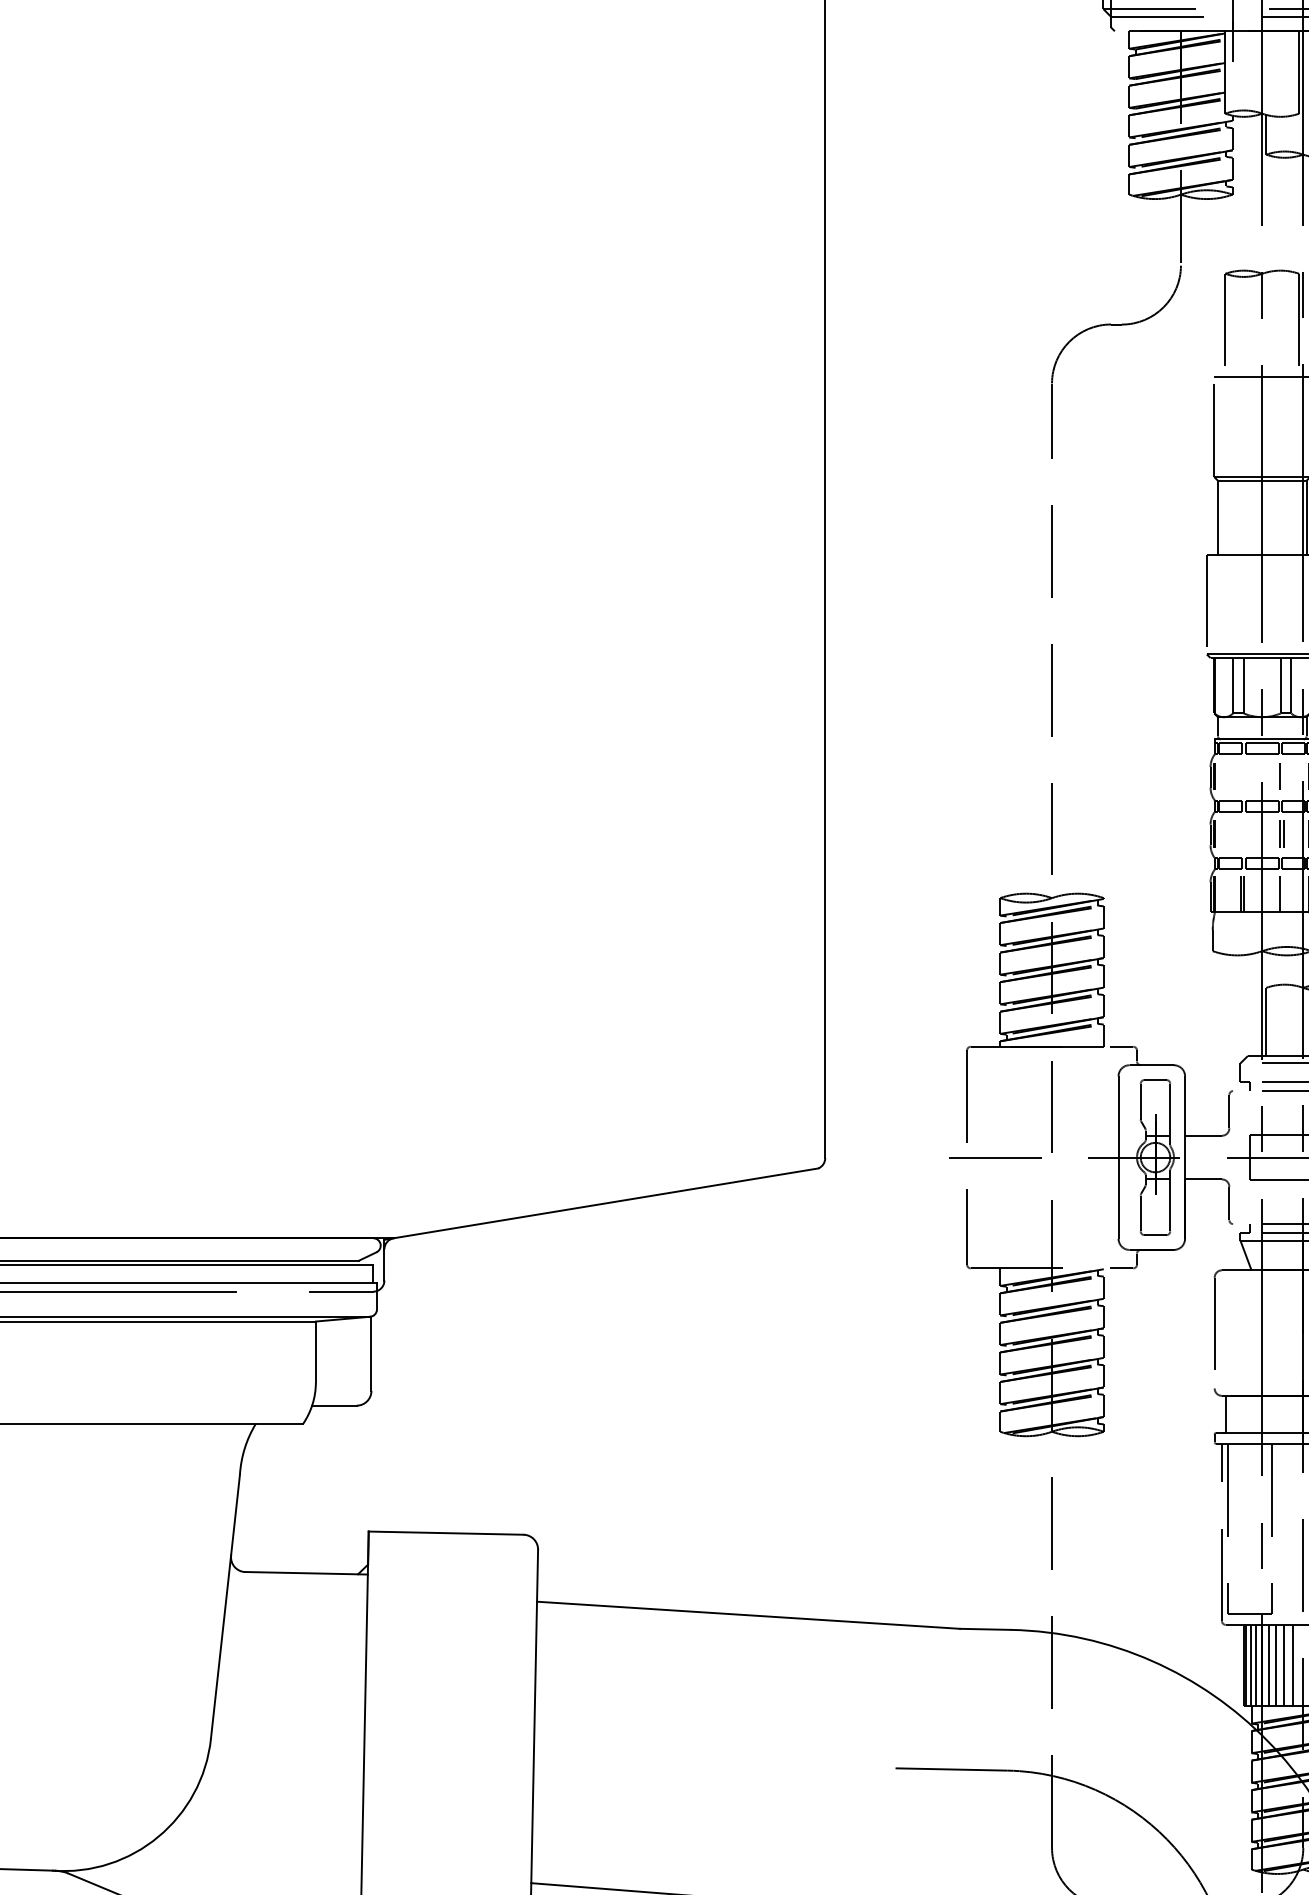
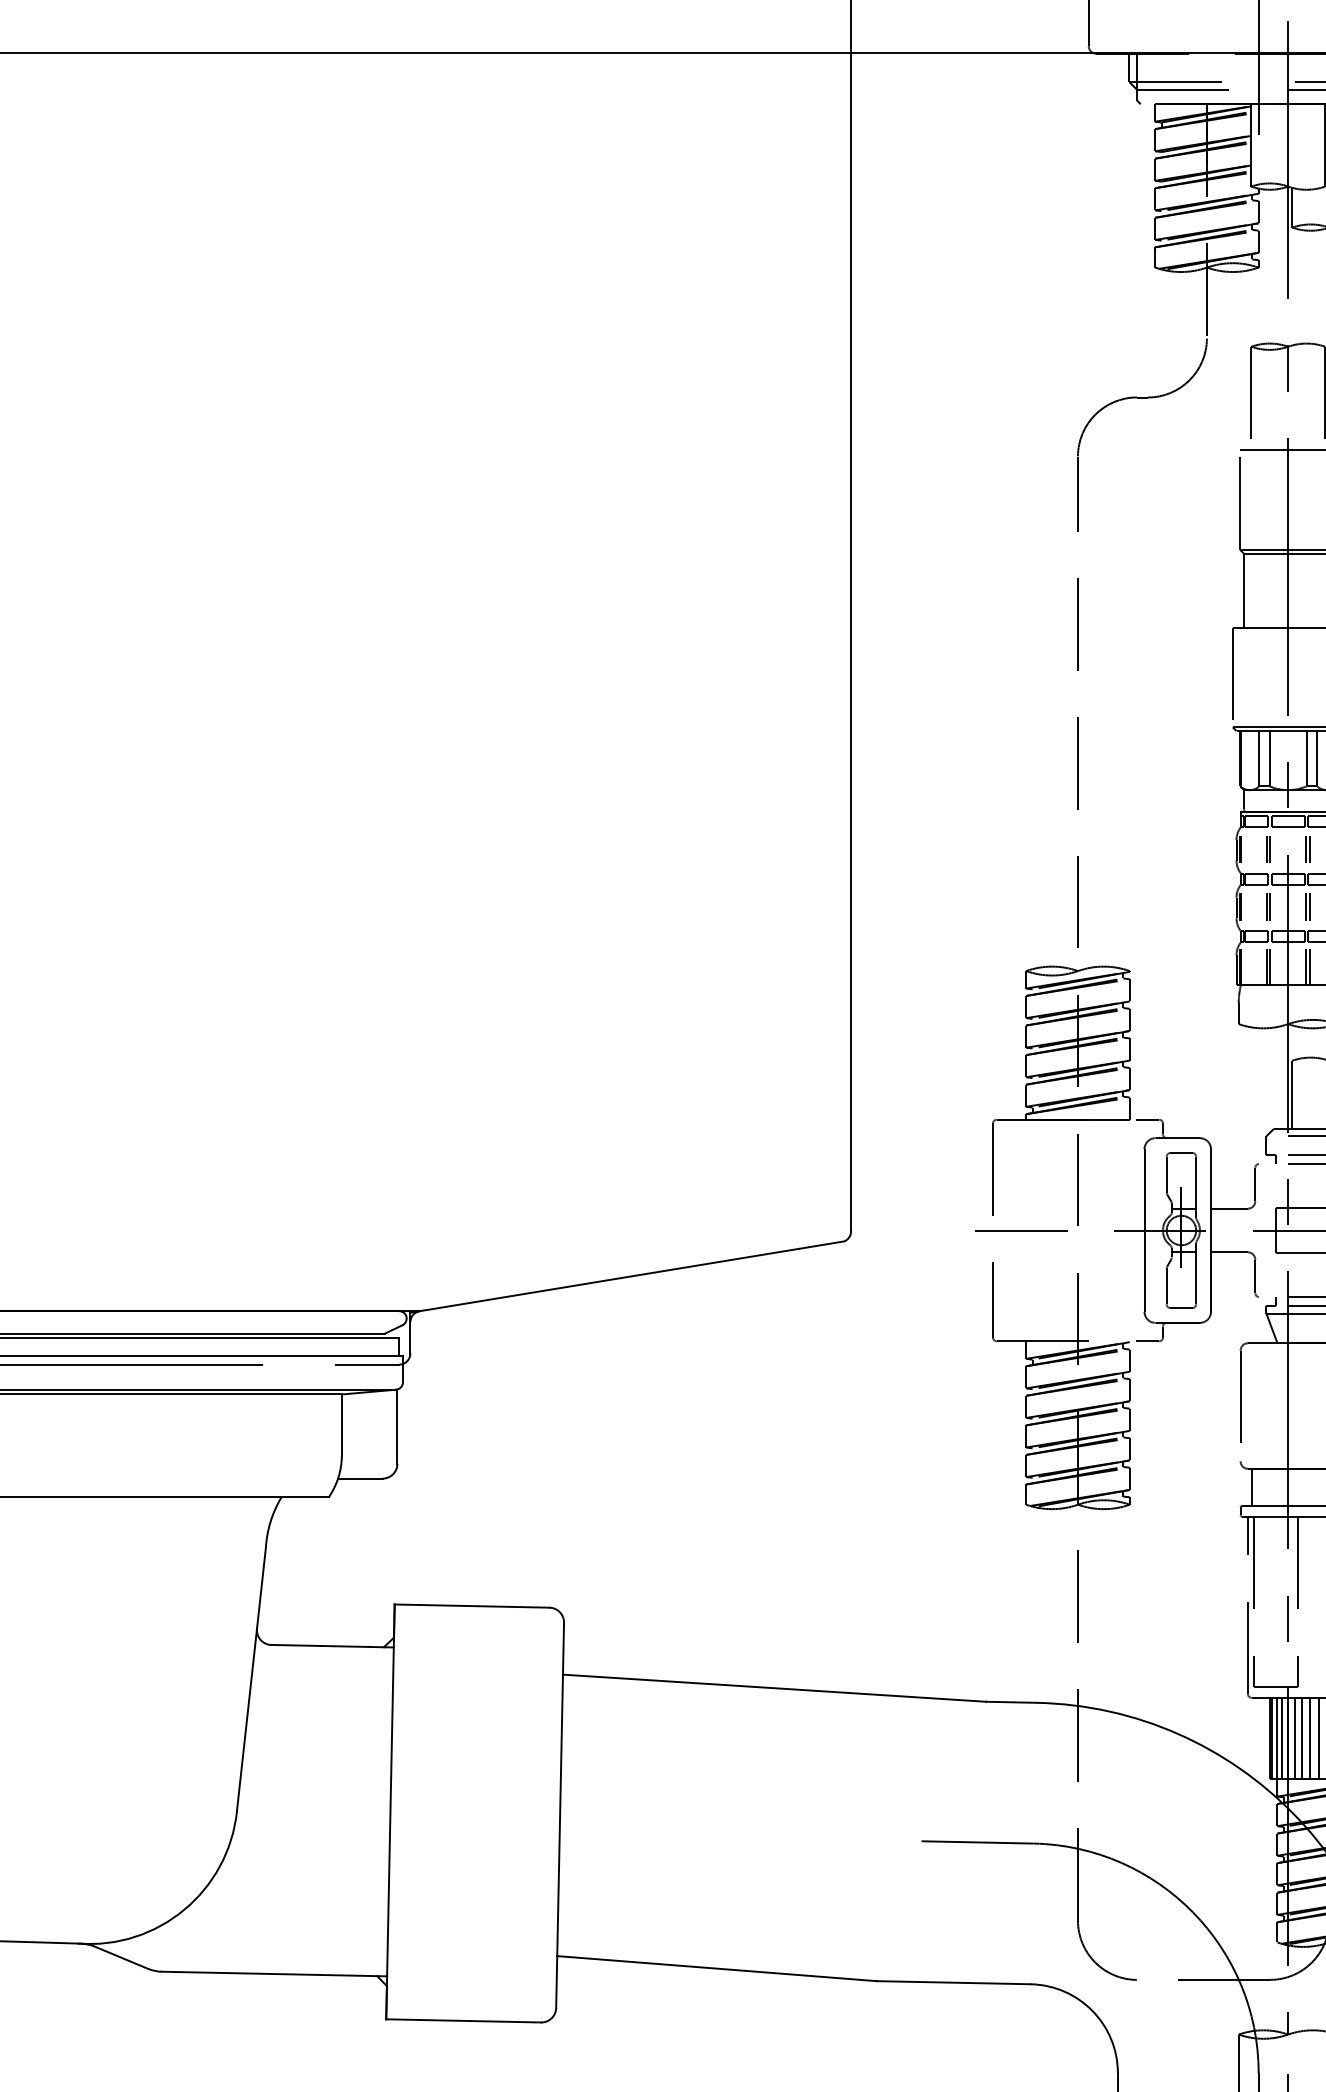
line: (1283, 775) -> (1309, 848), added
line: (1241, 776) -> (1267, 849), added
line: (1241, 833) -> (1267, 906), added
line: (1283, 893) -> (1309, 966), added

